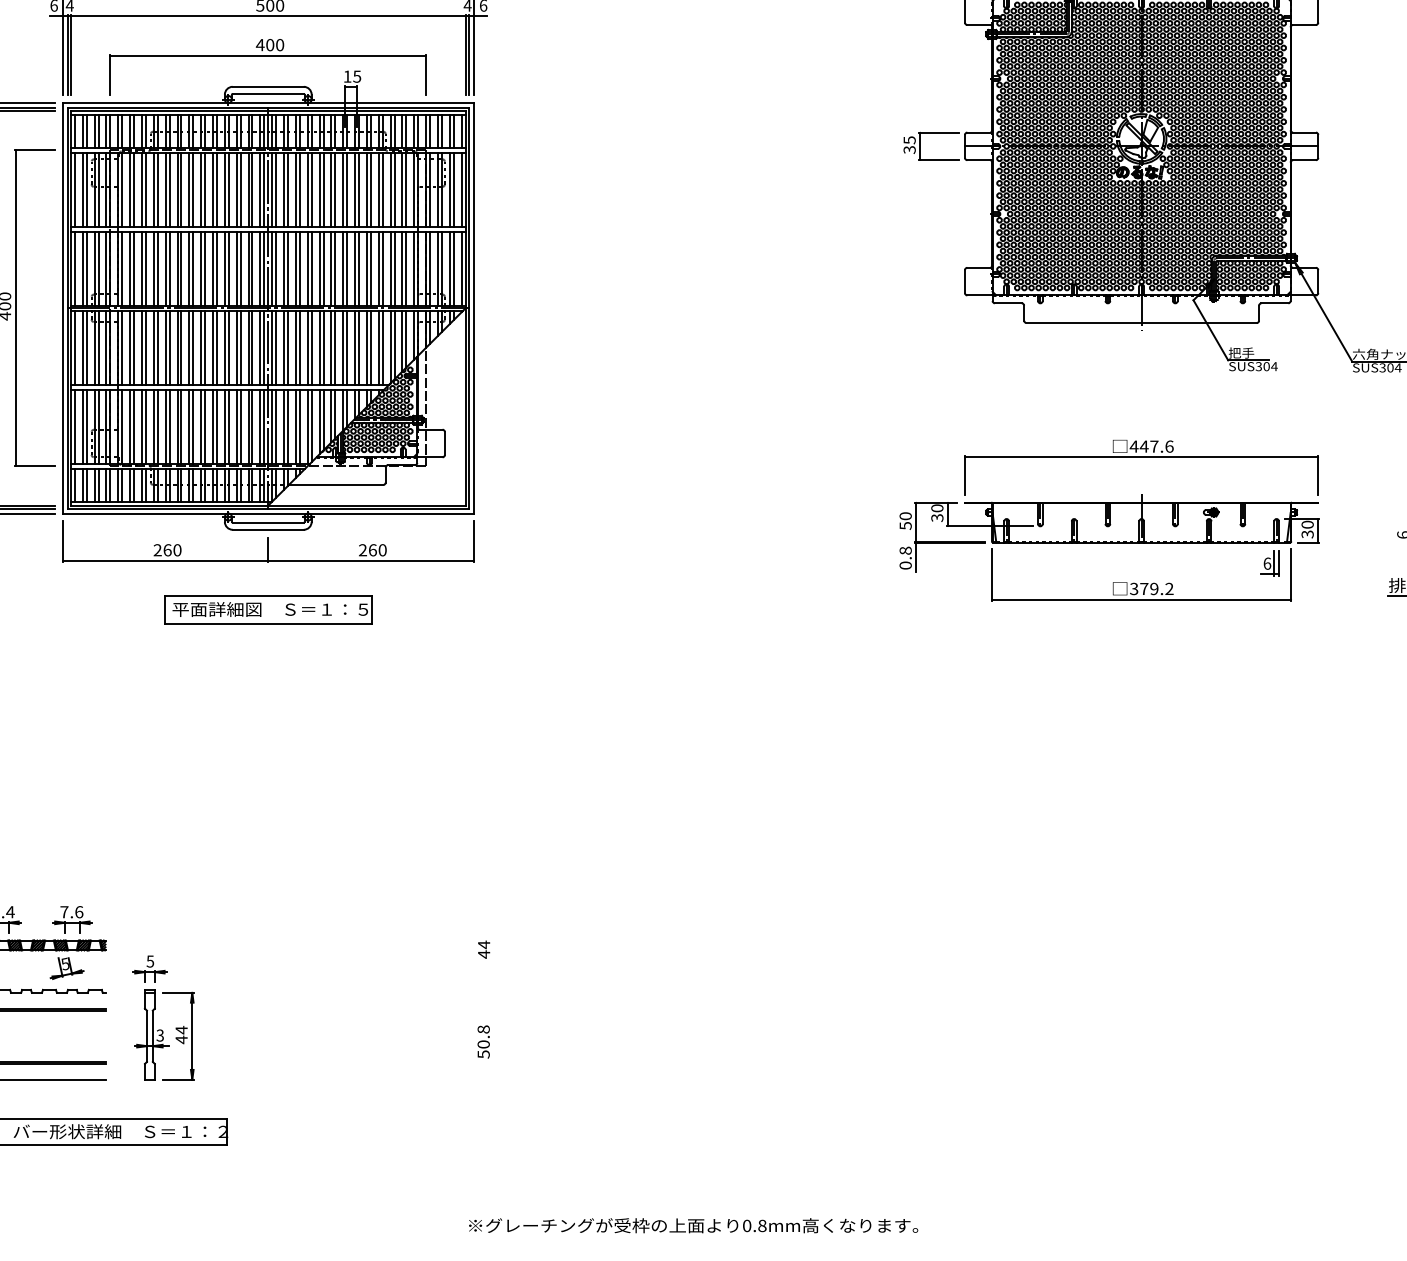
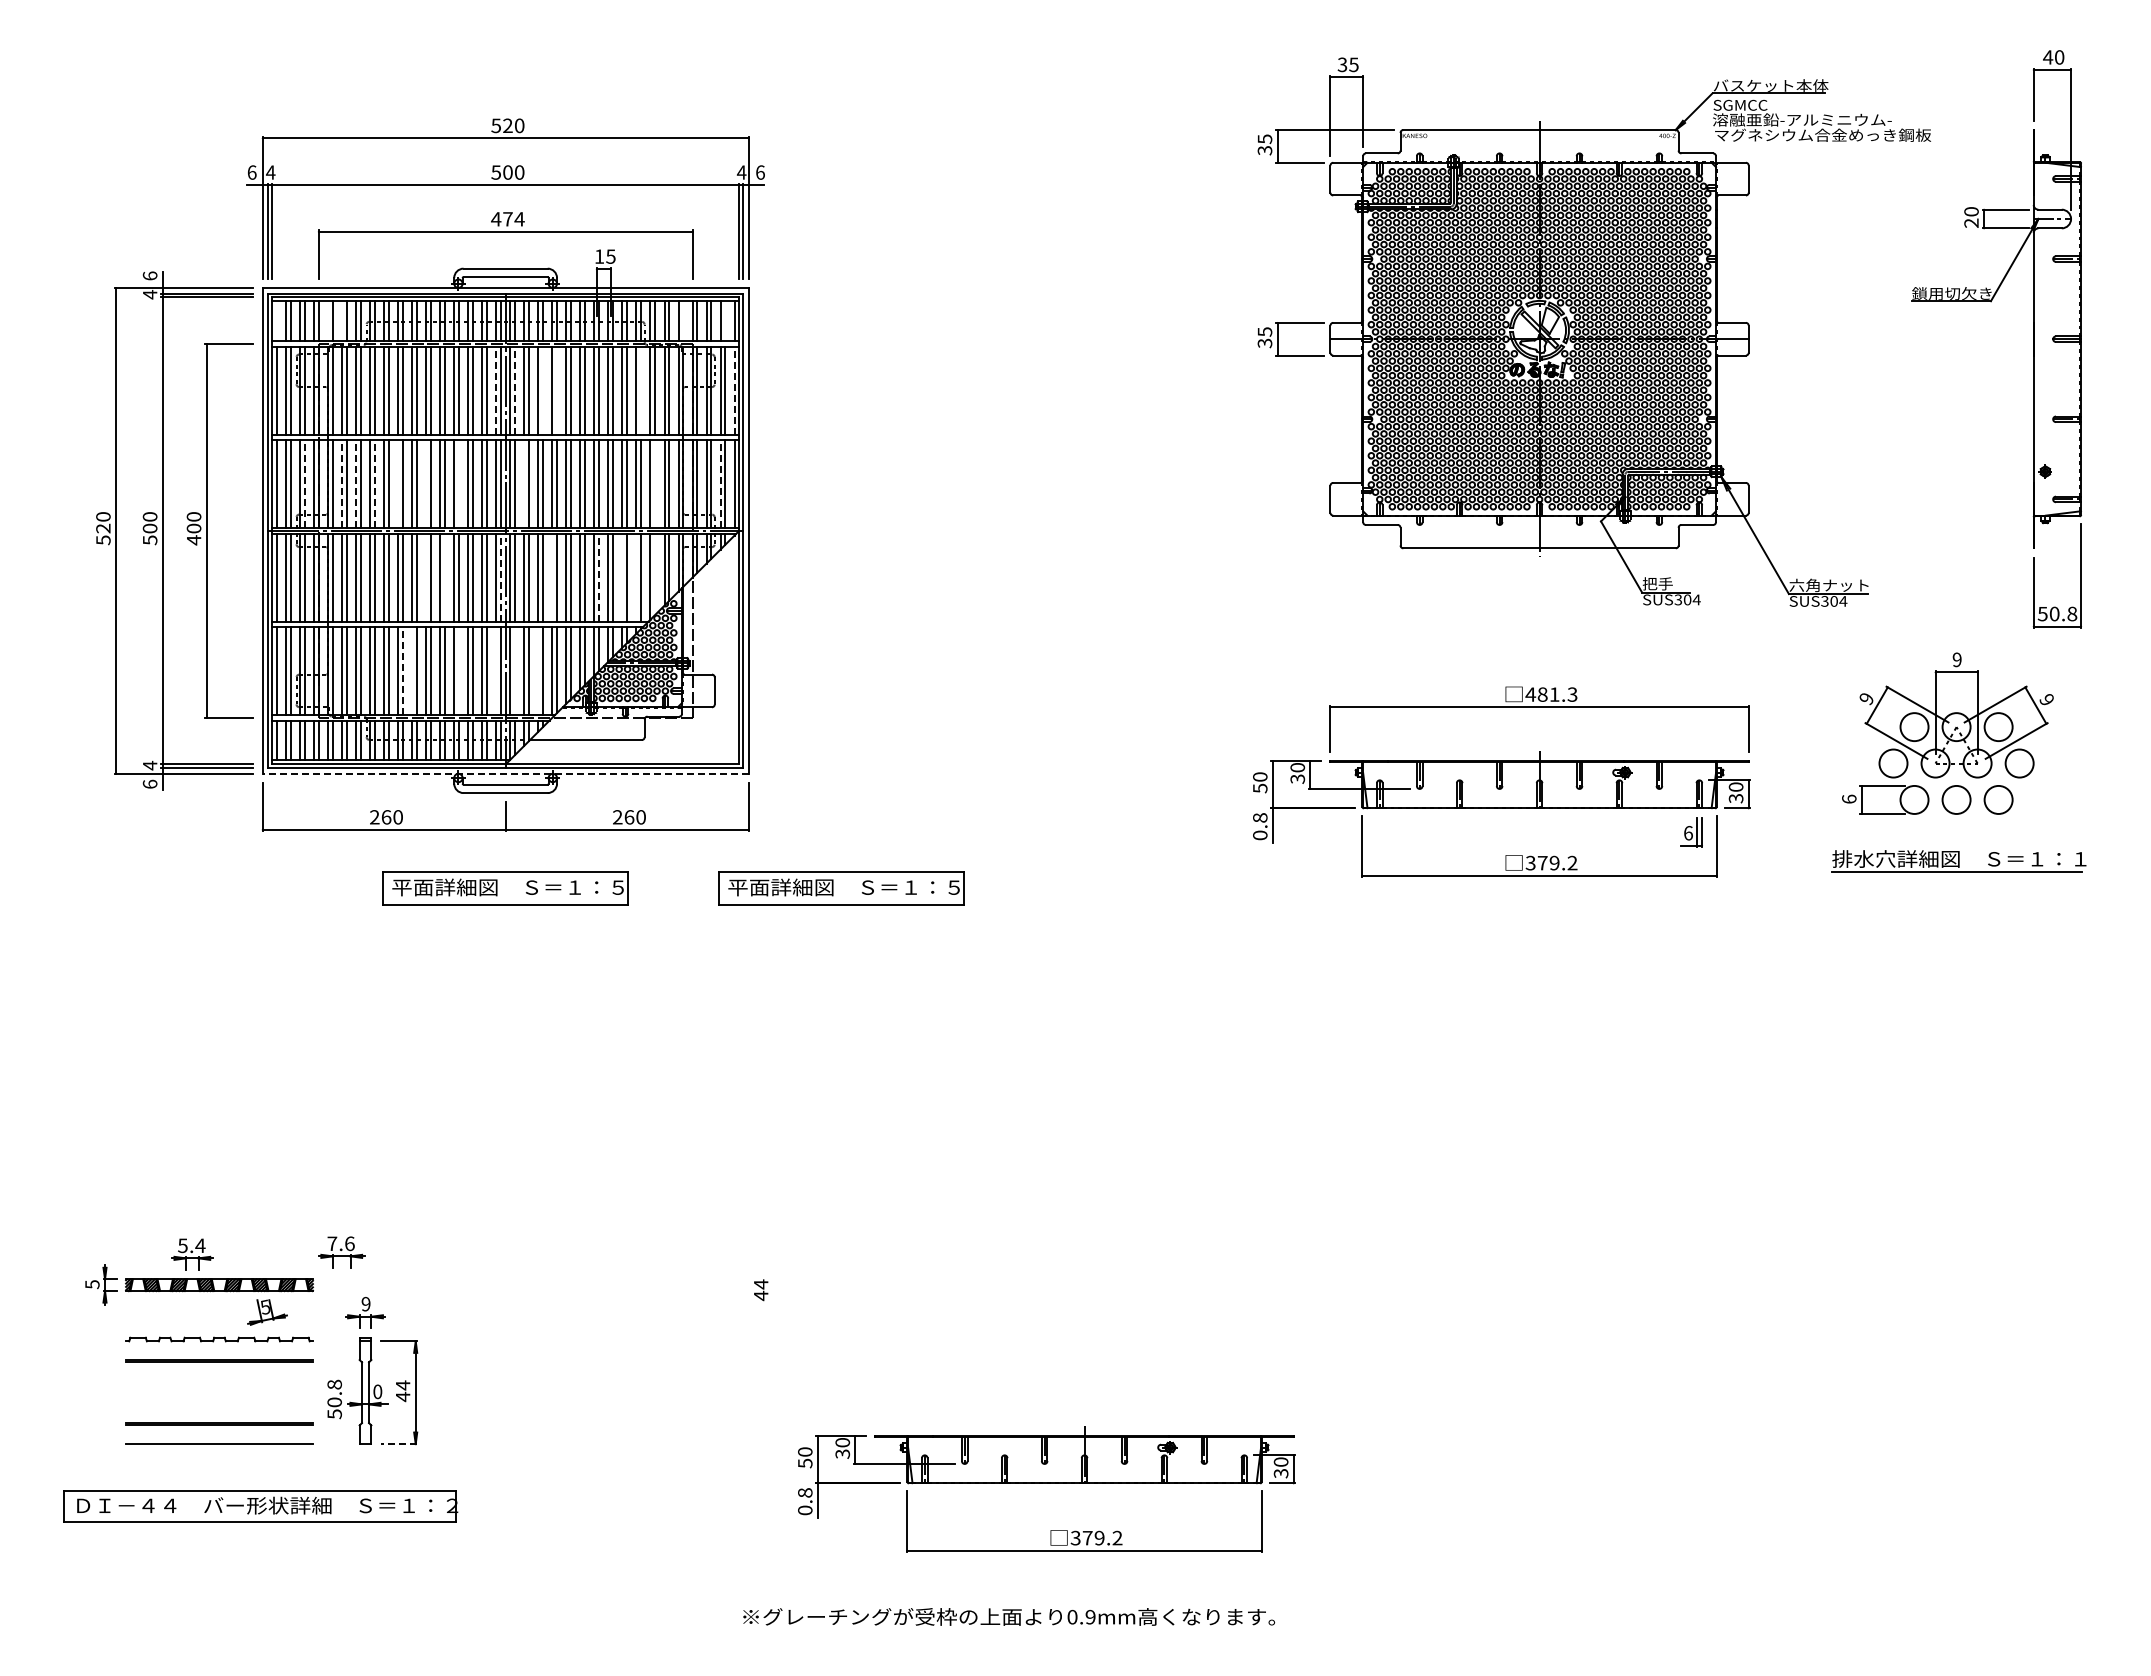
text: (274, 45) -> (513, 219), 400 -> 474
line: (74, 131) -> (276, 321), removed
line: (118, 131) -> (328, 321), removed
line: (130, 131) -> (342, 321), removed
line: (418, 131) -> (683, 321), removed
line: (453, 131) -> (725, 321), removed
line: (260, 189) -> (496, 390), solid -> dashed
line: (275, 189) -> (514, 390), solid -> dashed
line: (300, 189) -> (543, 390), removed
line: (312, 189) -> (557, 390), removed
line: (383, 189) -> (641, 390), removed
line: (461, 189) -> (734, 390), solid -> dashed
line: (98, 269) -> (304, 484), solid -> dashed
line: (130, 269) -> (342, 484), solid -> dashed
line: (142, 269) -> (356, 484), solid -> dashed
line: (157, 269) -> (374, 484), solid -> dashed
line: (177, 269) -> (398, 484), removed
line: (201, 269) -> (426, 484), removed
line: (228, 269) -> (458, 484), removed
line: (284, 269) -> (524, 484), removed
line: (394, 269) -> (655, 484), removed
line: (449, 269) -> (720, 484), solid -> dashed
line: (394, 344) -> (655, 573), removed
line: (201, 347) -> (426, 577), removed
line: (216, 347) -> (444, 577), removed
line: (263, 347) -> (500, 577), solid -> dashed
line: (307, 347) -> (552, 577), removed
line: (347, 347) -> (599, 577), solid -> dashed
line: (366, 347) -> (622, 577), removed
line: (378, 347) -> (636, 577), removed
line: (189, 426) -> (412, 670), removed
line: (228, 426) -> (458, 670), removed
line: (260, 426) -> (496, 670), removed
line: (275, 426) -> (514, 670), removed
line: (296, 426) -> (538, 670), removed
line: (181, 427) -> (402, 671), solid -> dashed
text: (1156, 446) -> (1557, 694), 447.6 -> 481.3
line: (268, 513) -> (505, 773), solid -> dashed
part: (551, 610) -> (841, 888), added
part: (72, 919) -> (341, 1252), moved
text: (149, 960) -> (365, 1303), 5 -> 9
text: (160, 1035) -> (377, 1391), 3 -> 0
text: (483, 1042) -> (334, 1399), moved
line: (177, 1080) -> (398, 1444), solid -> dashed
part: (725, 1118) -> (1046, 1489), added
text: (762, 1226) -> (1090, 1617), 0.8mm -> 0.9mm

